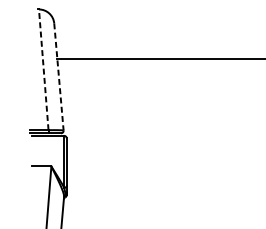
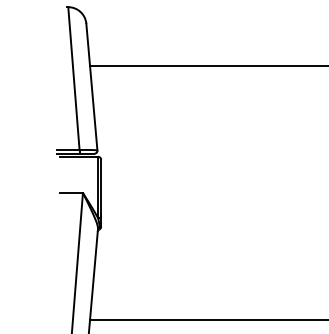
line: (43, 69) -> (73, 78), dashed -> solid
line: (58, 77) -> (91, 87), dashed -> solid

